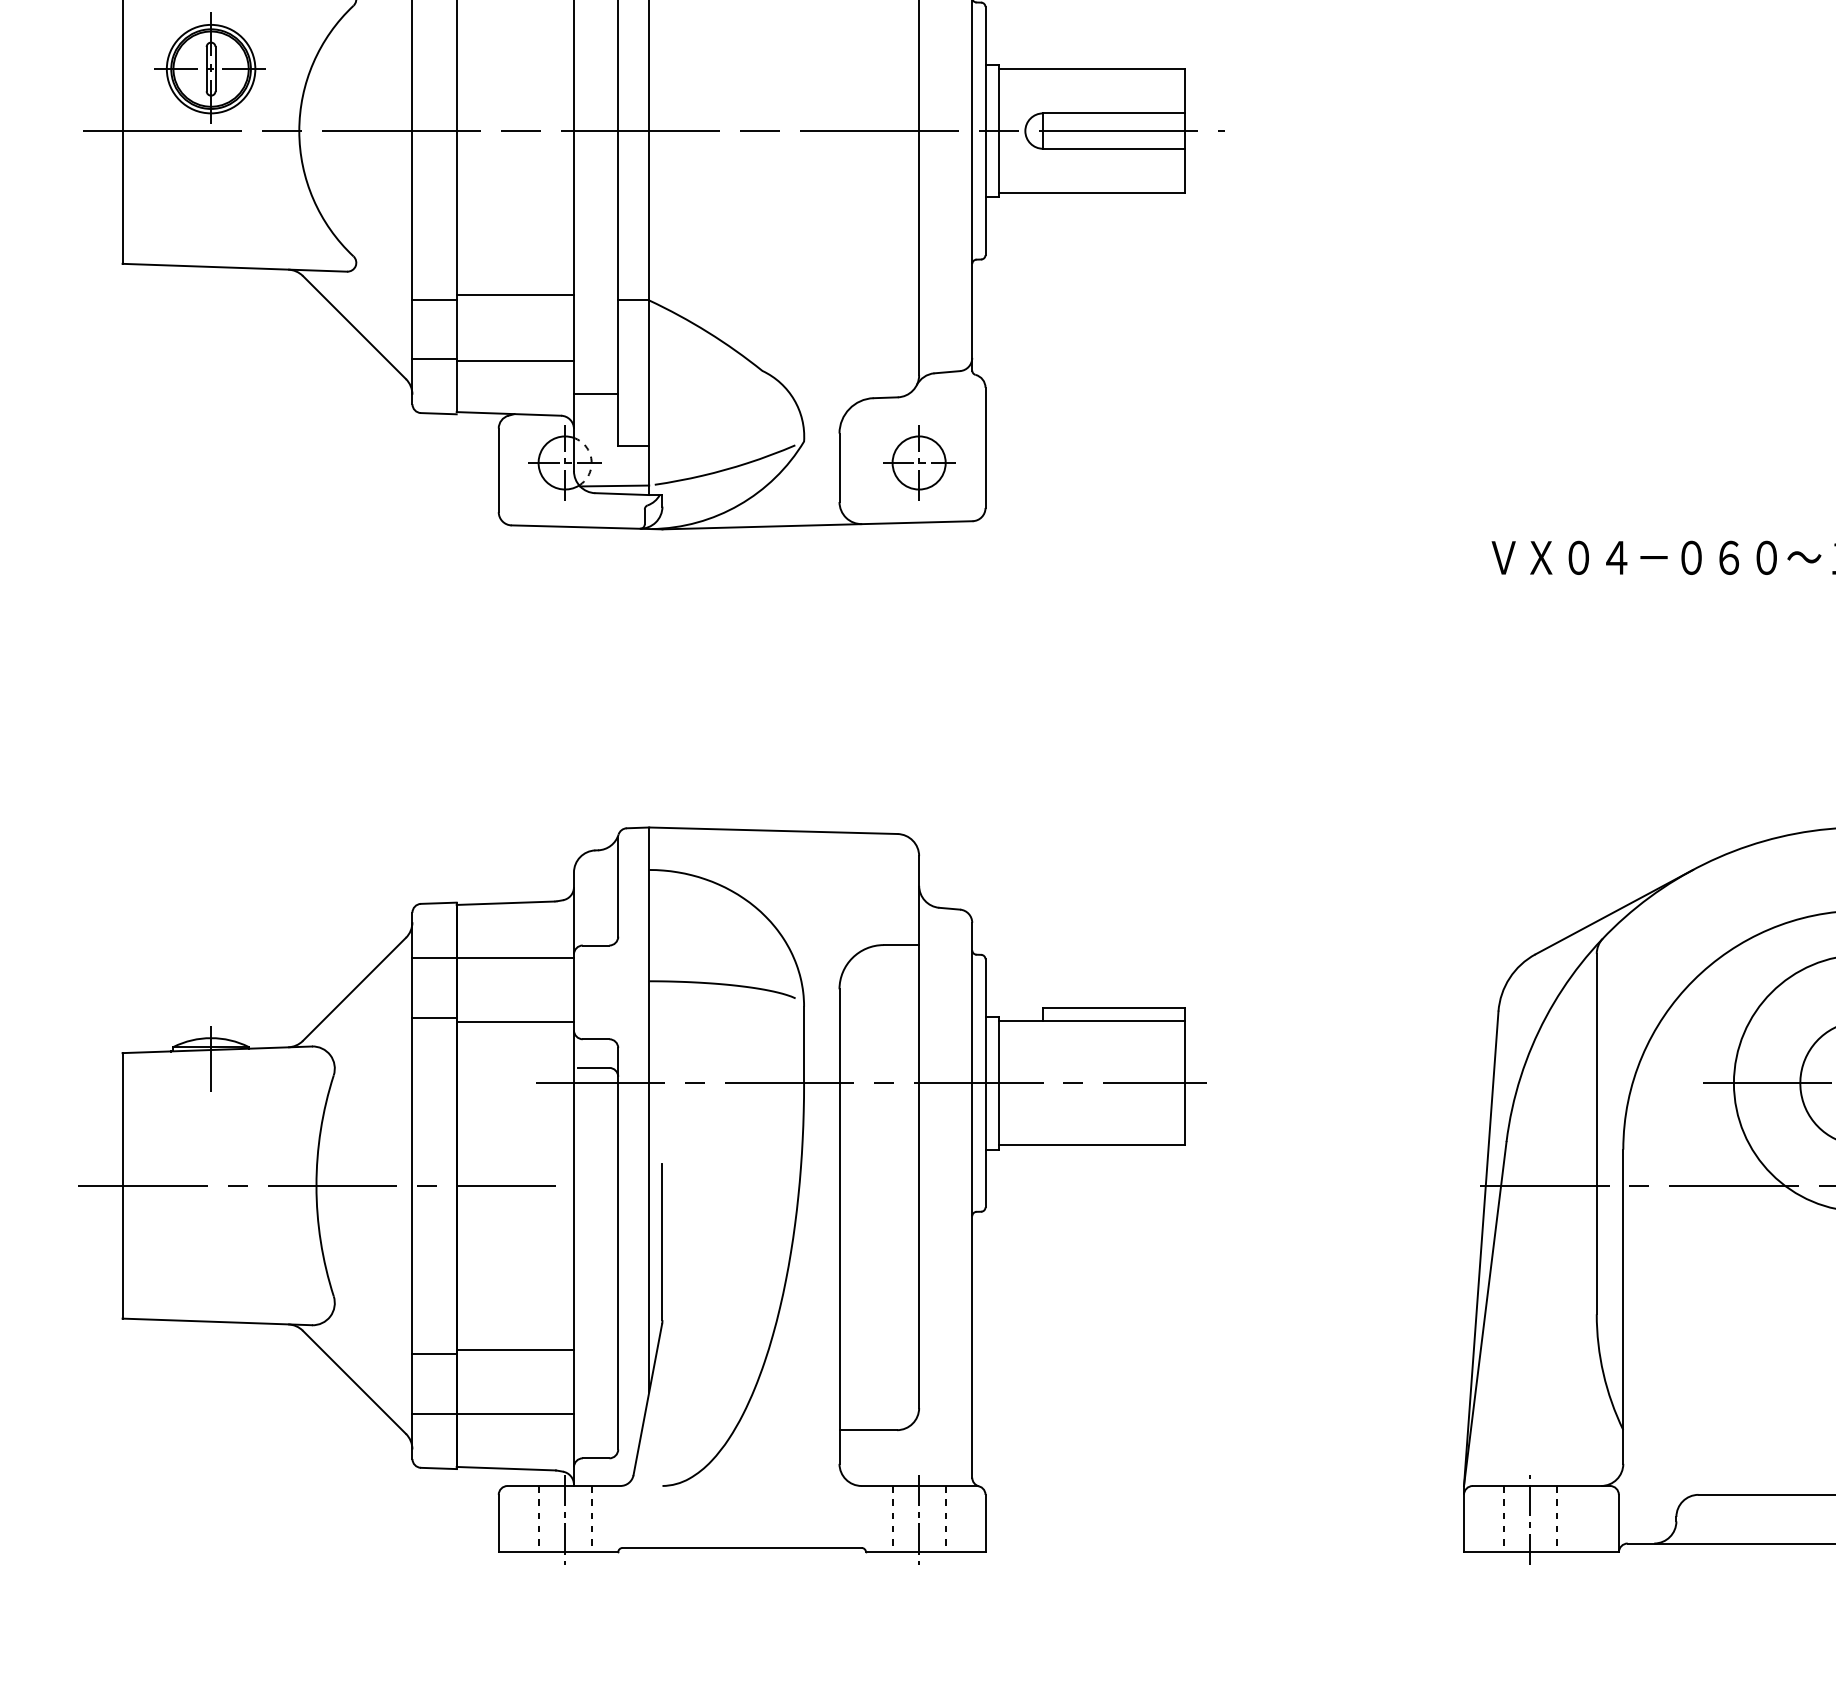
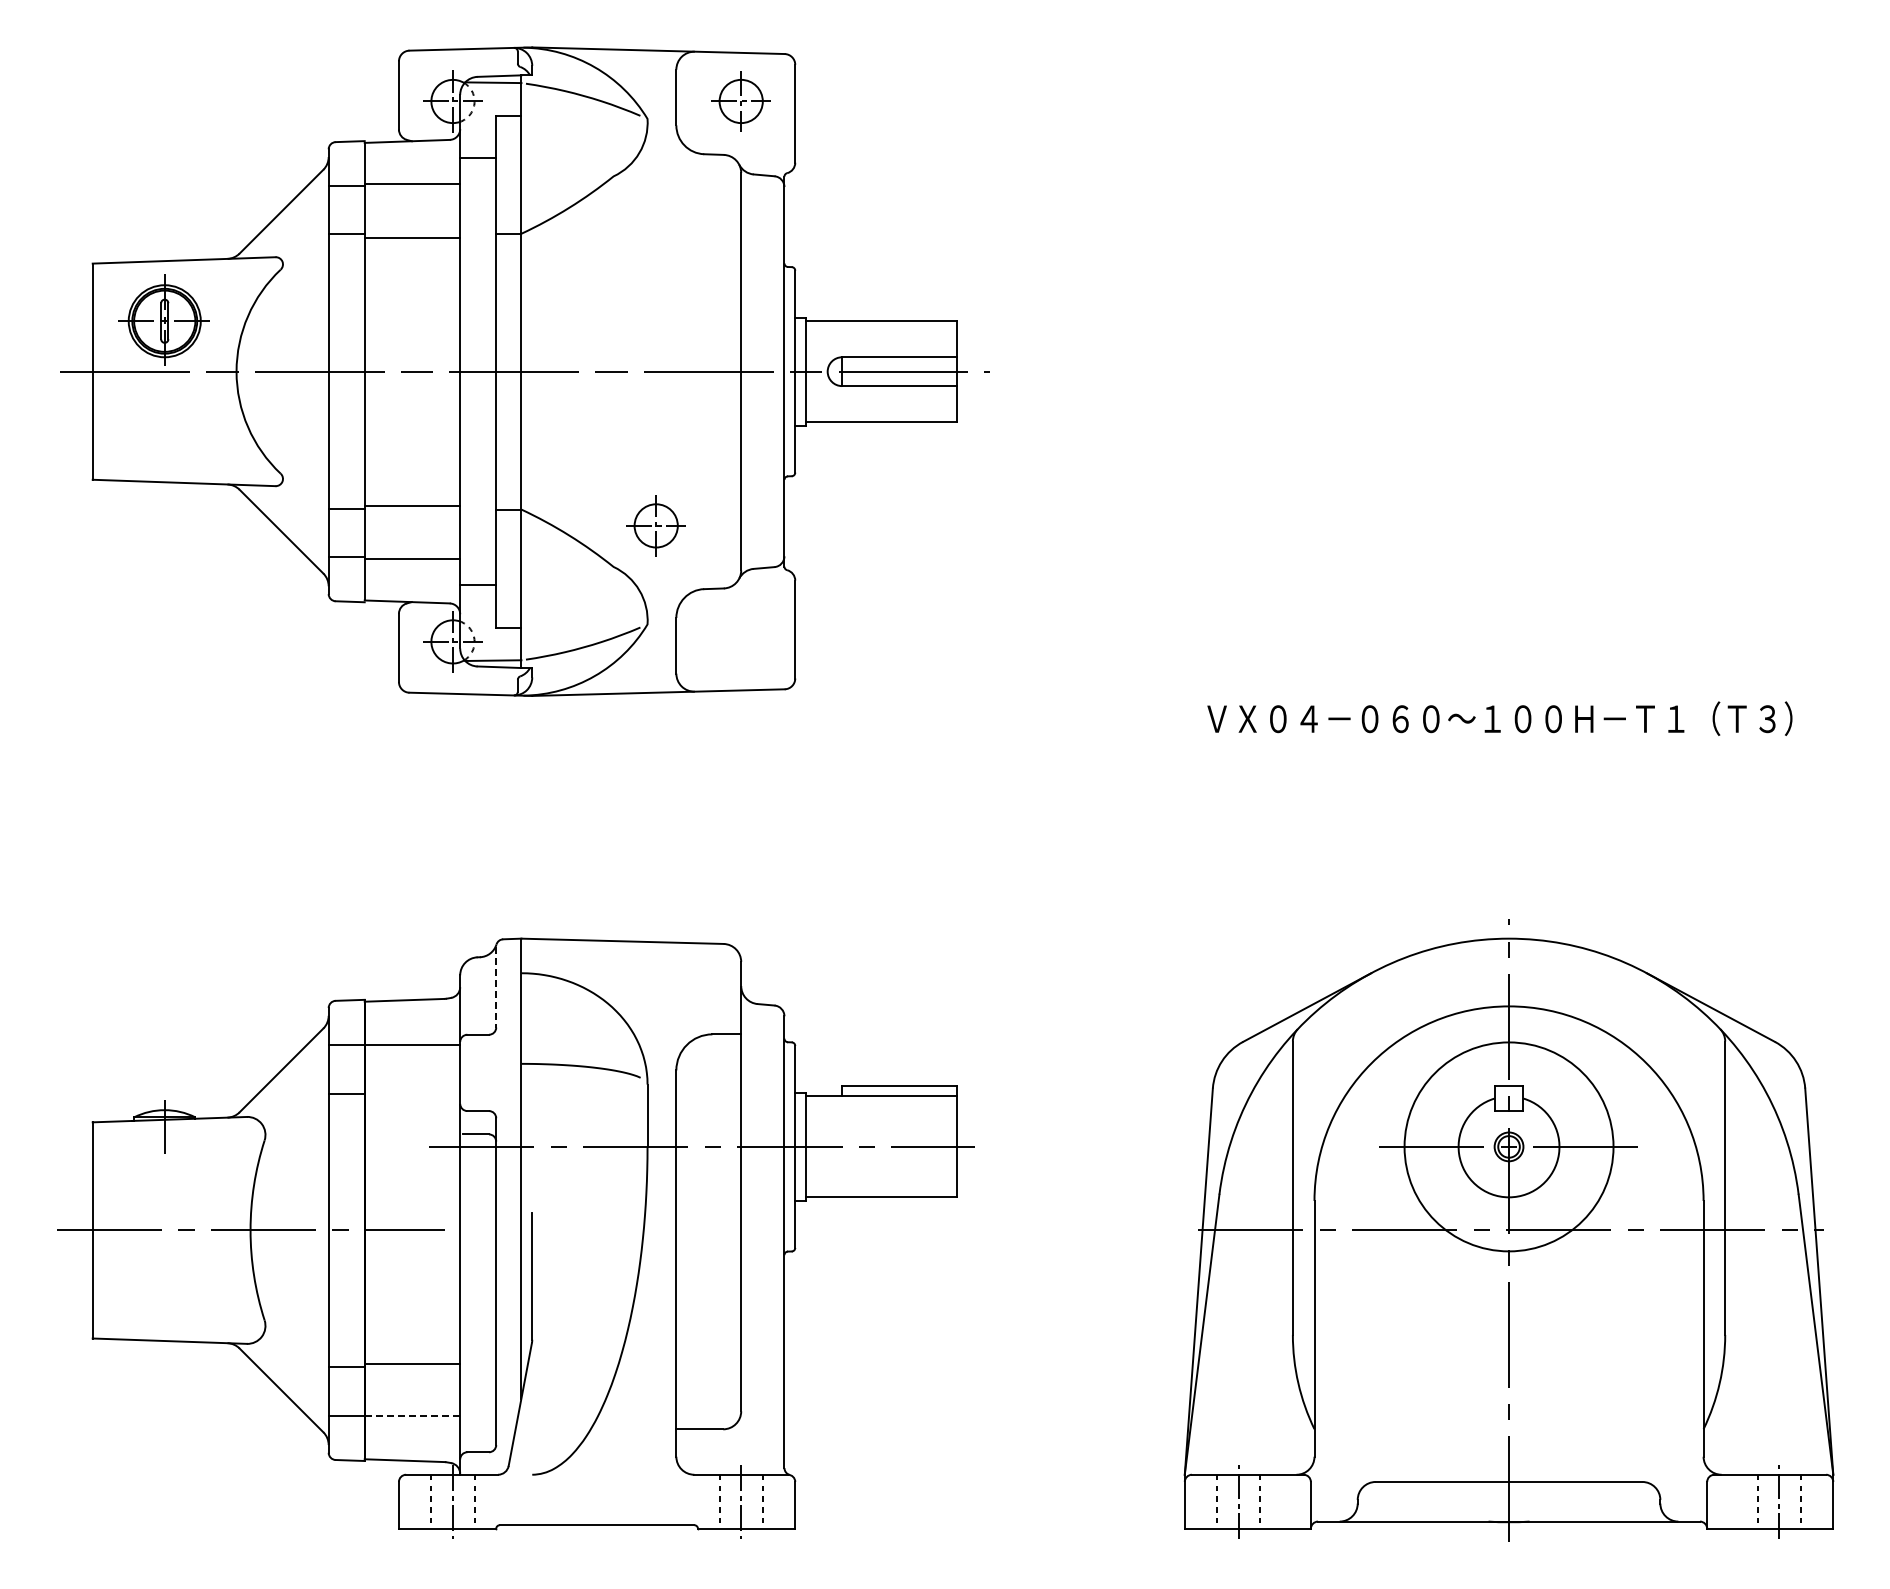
part: (918, 462) -> (655, 525), moved
line: (618, 887) -> (496, 987), solid -> dashed
line: (515, 1021) -> (412, 1096), removed
line: (515, 1414) -> (412, 1416), solid -> dashed

